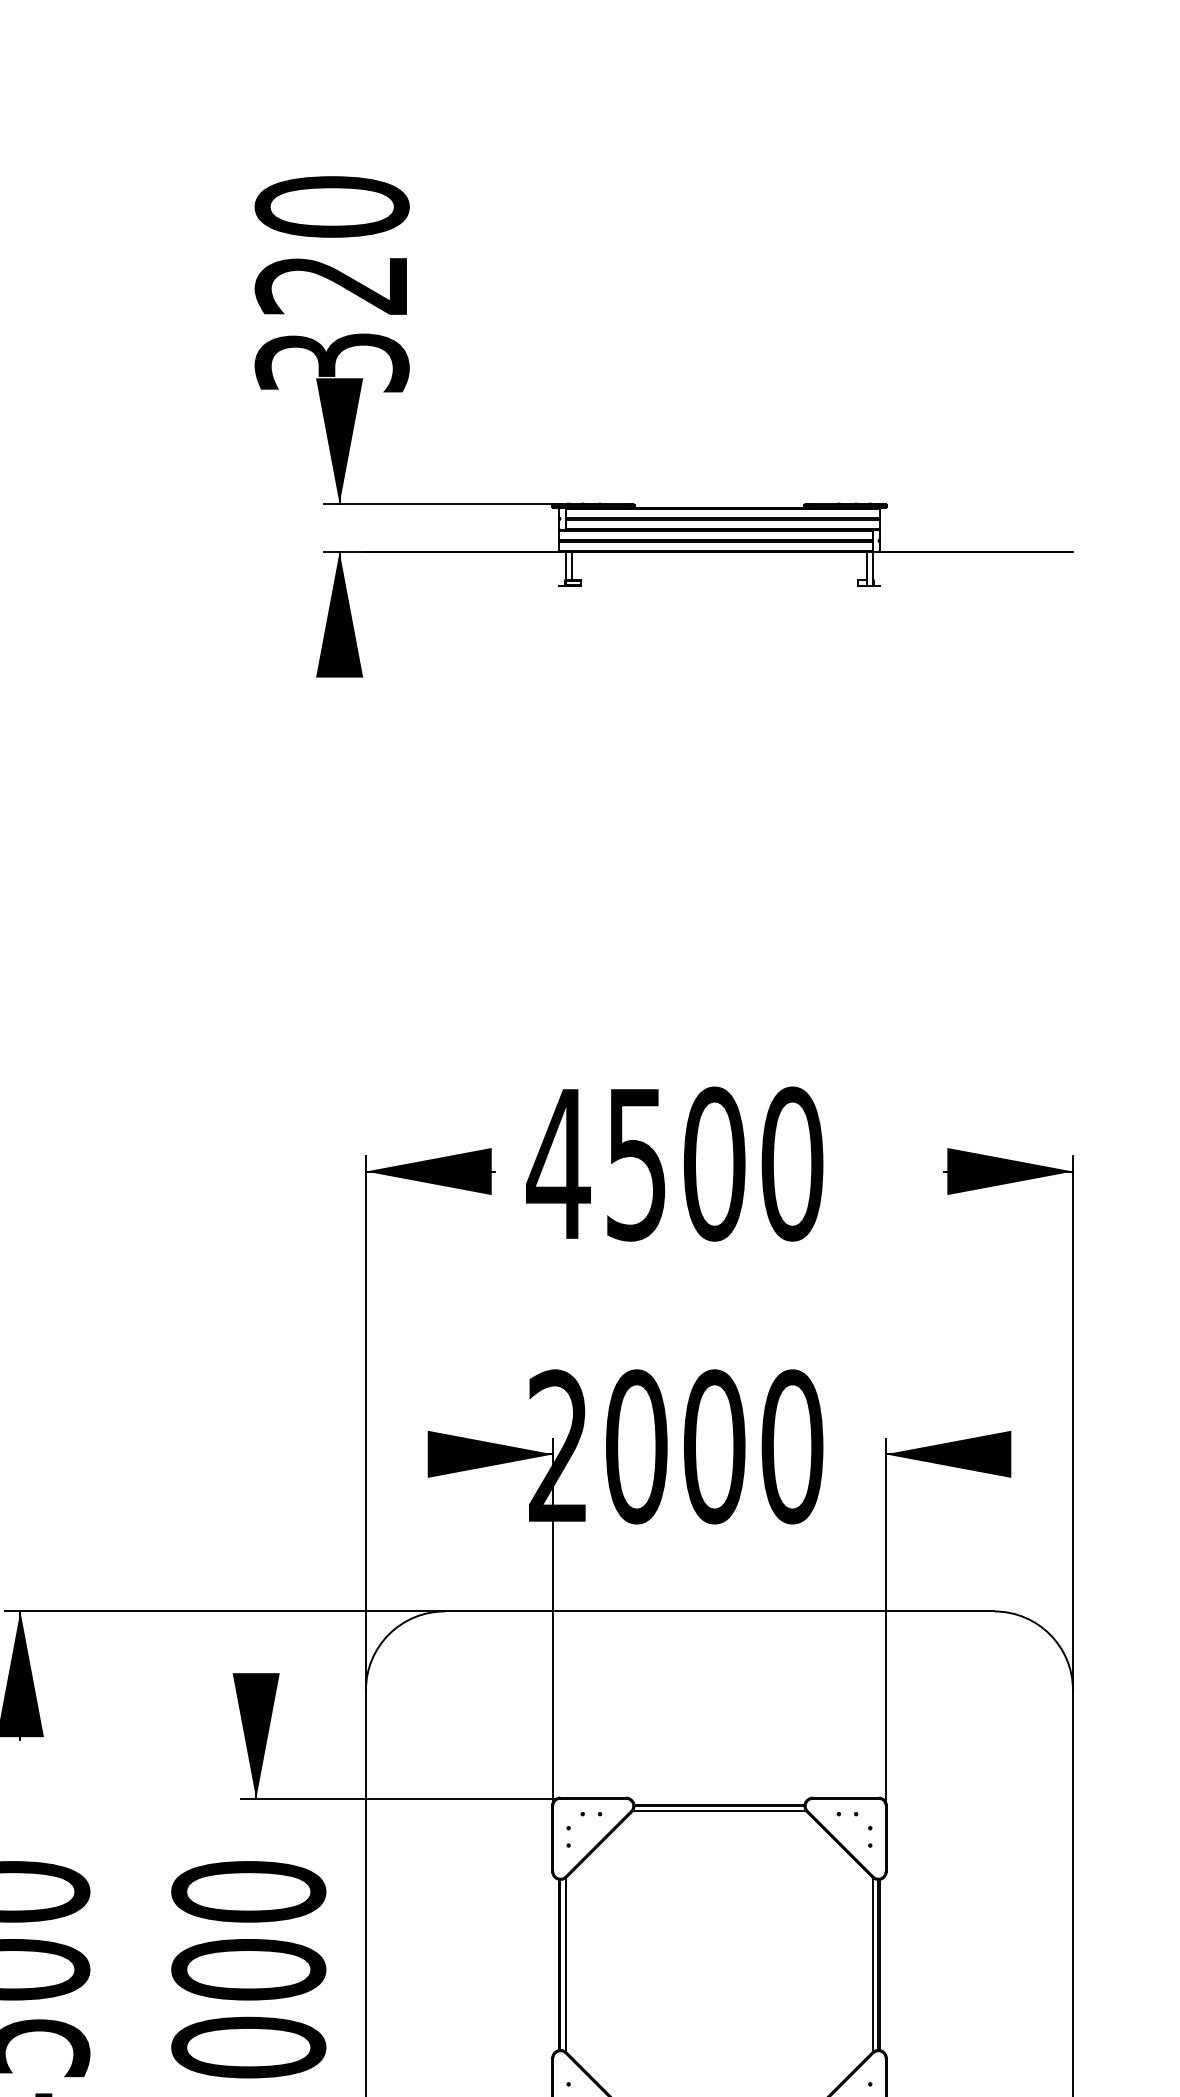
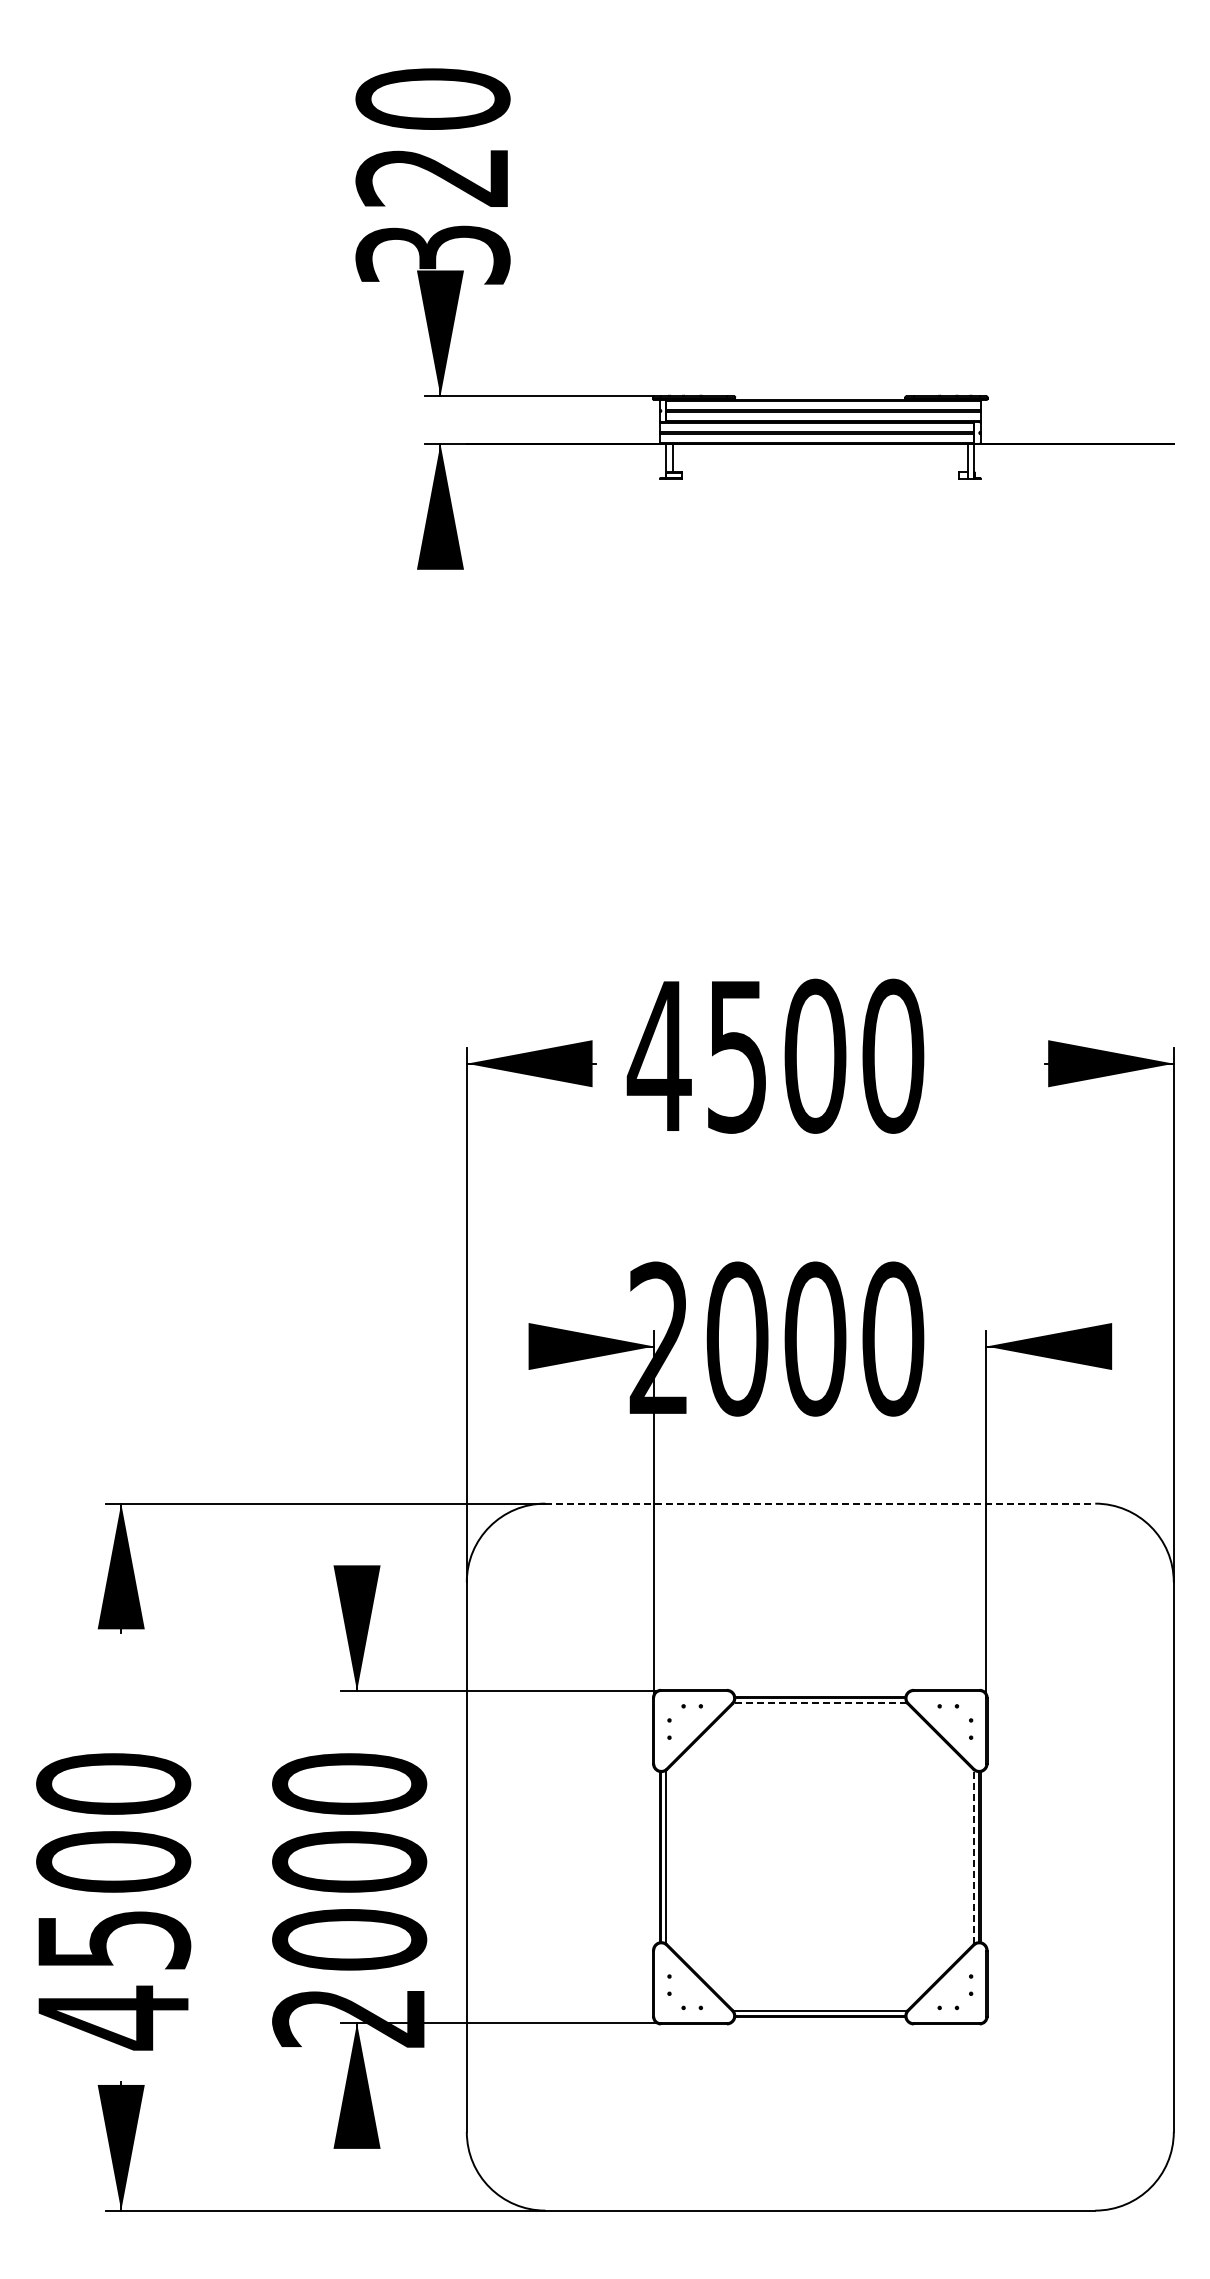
line: (719, 1611) -> (820, 1503), solid -> dashed
line: (719, 1811) -> (820, 1703), solid -> dashed
line: (873, 1965) -> (974, 1857), solid -> dashed

